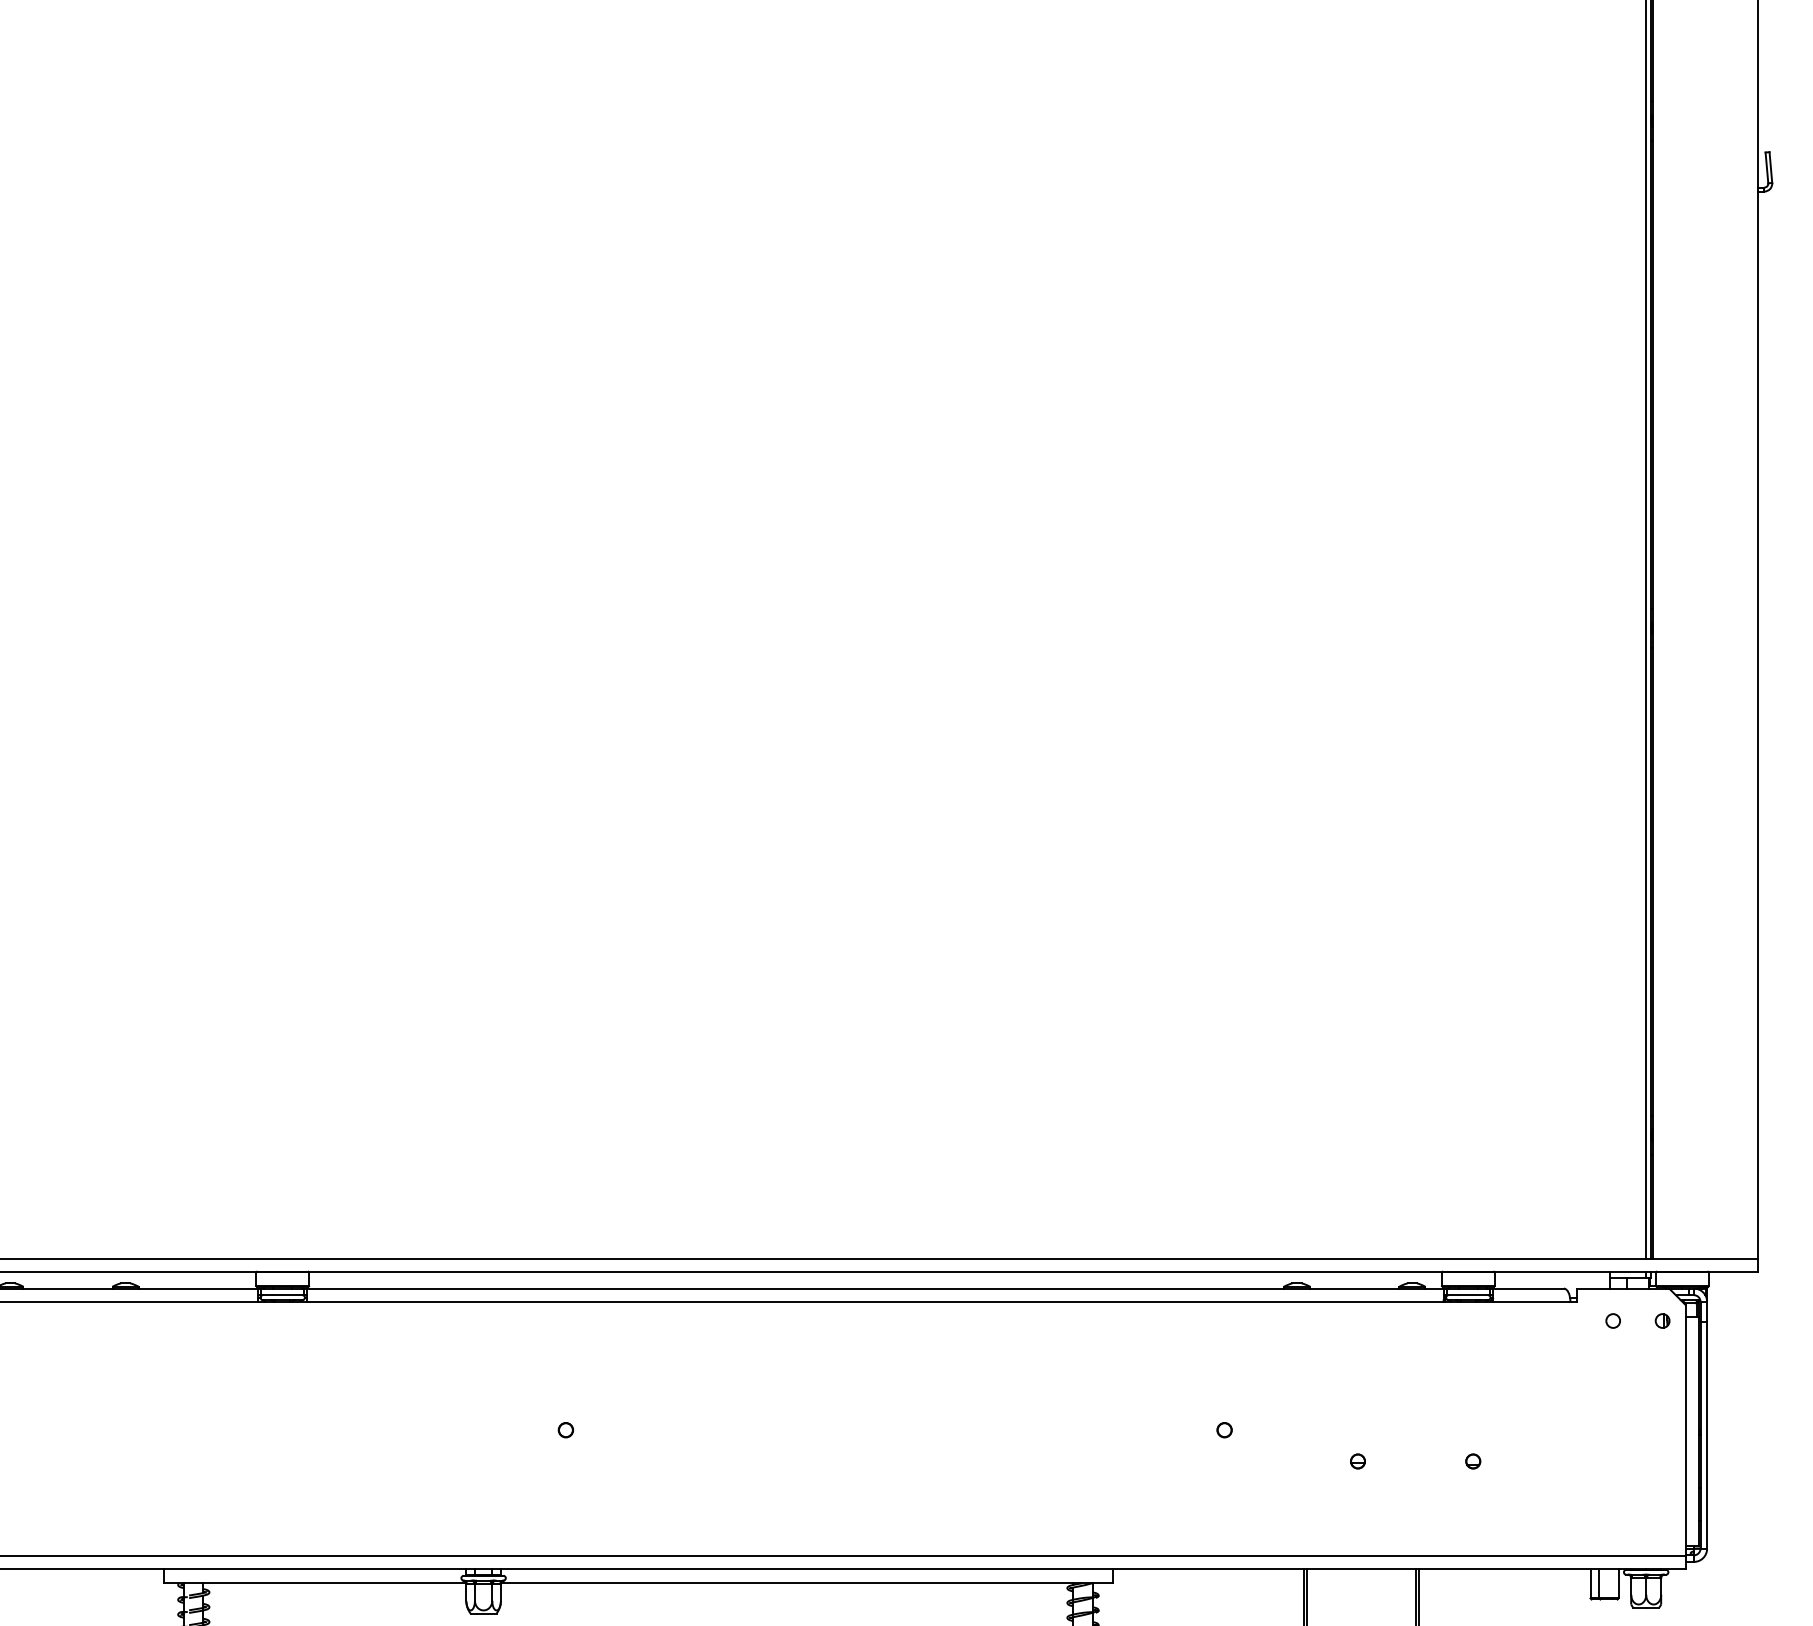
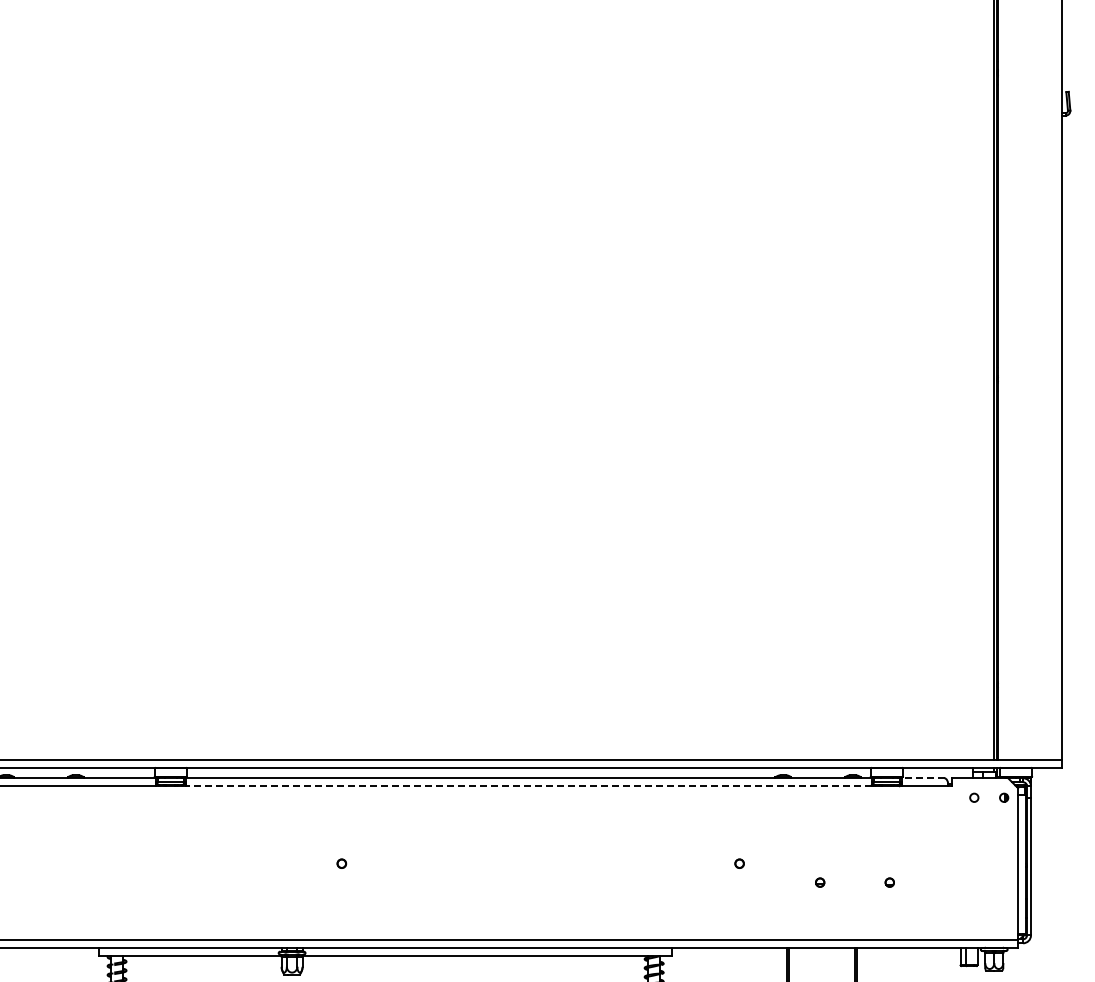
line: (1527, 1289) -> (922, 778), solid -> dashed
line: (875, 1302) -> (528, 786), solid -> dashed

